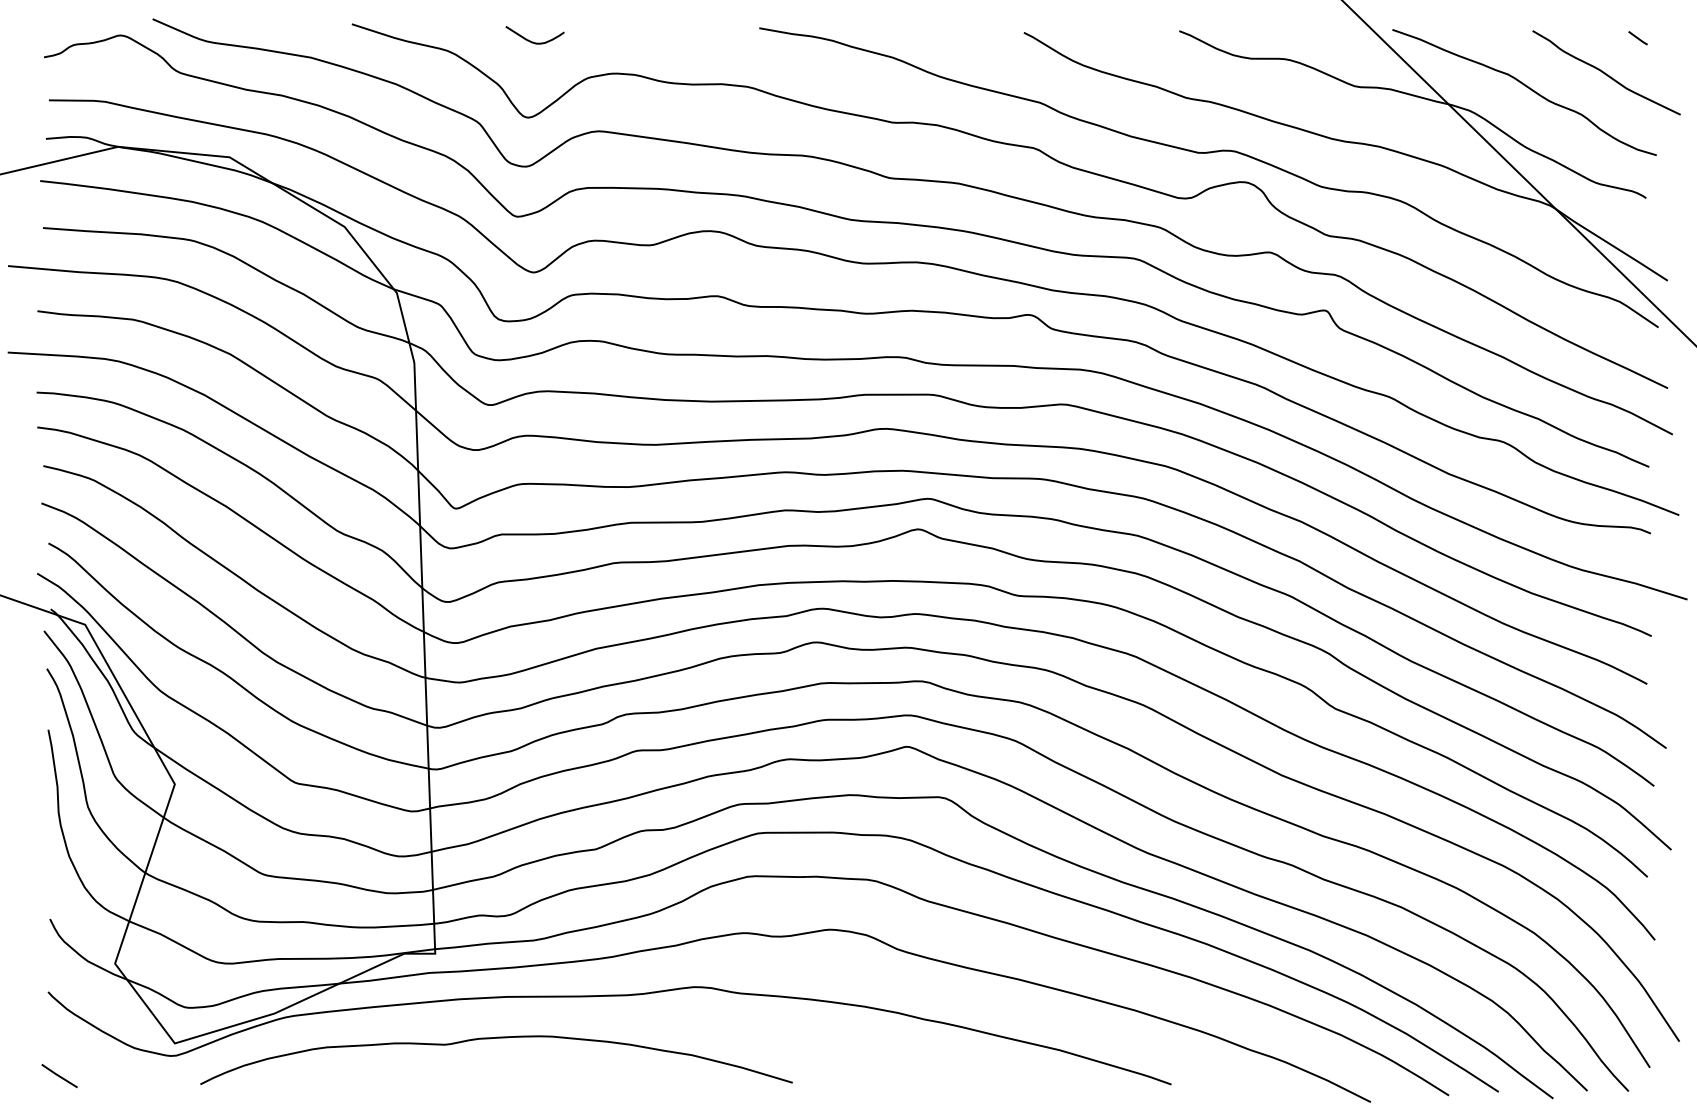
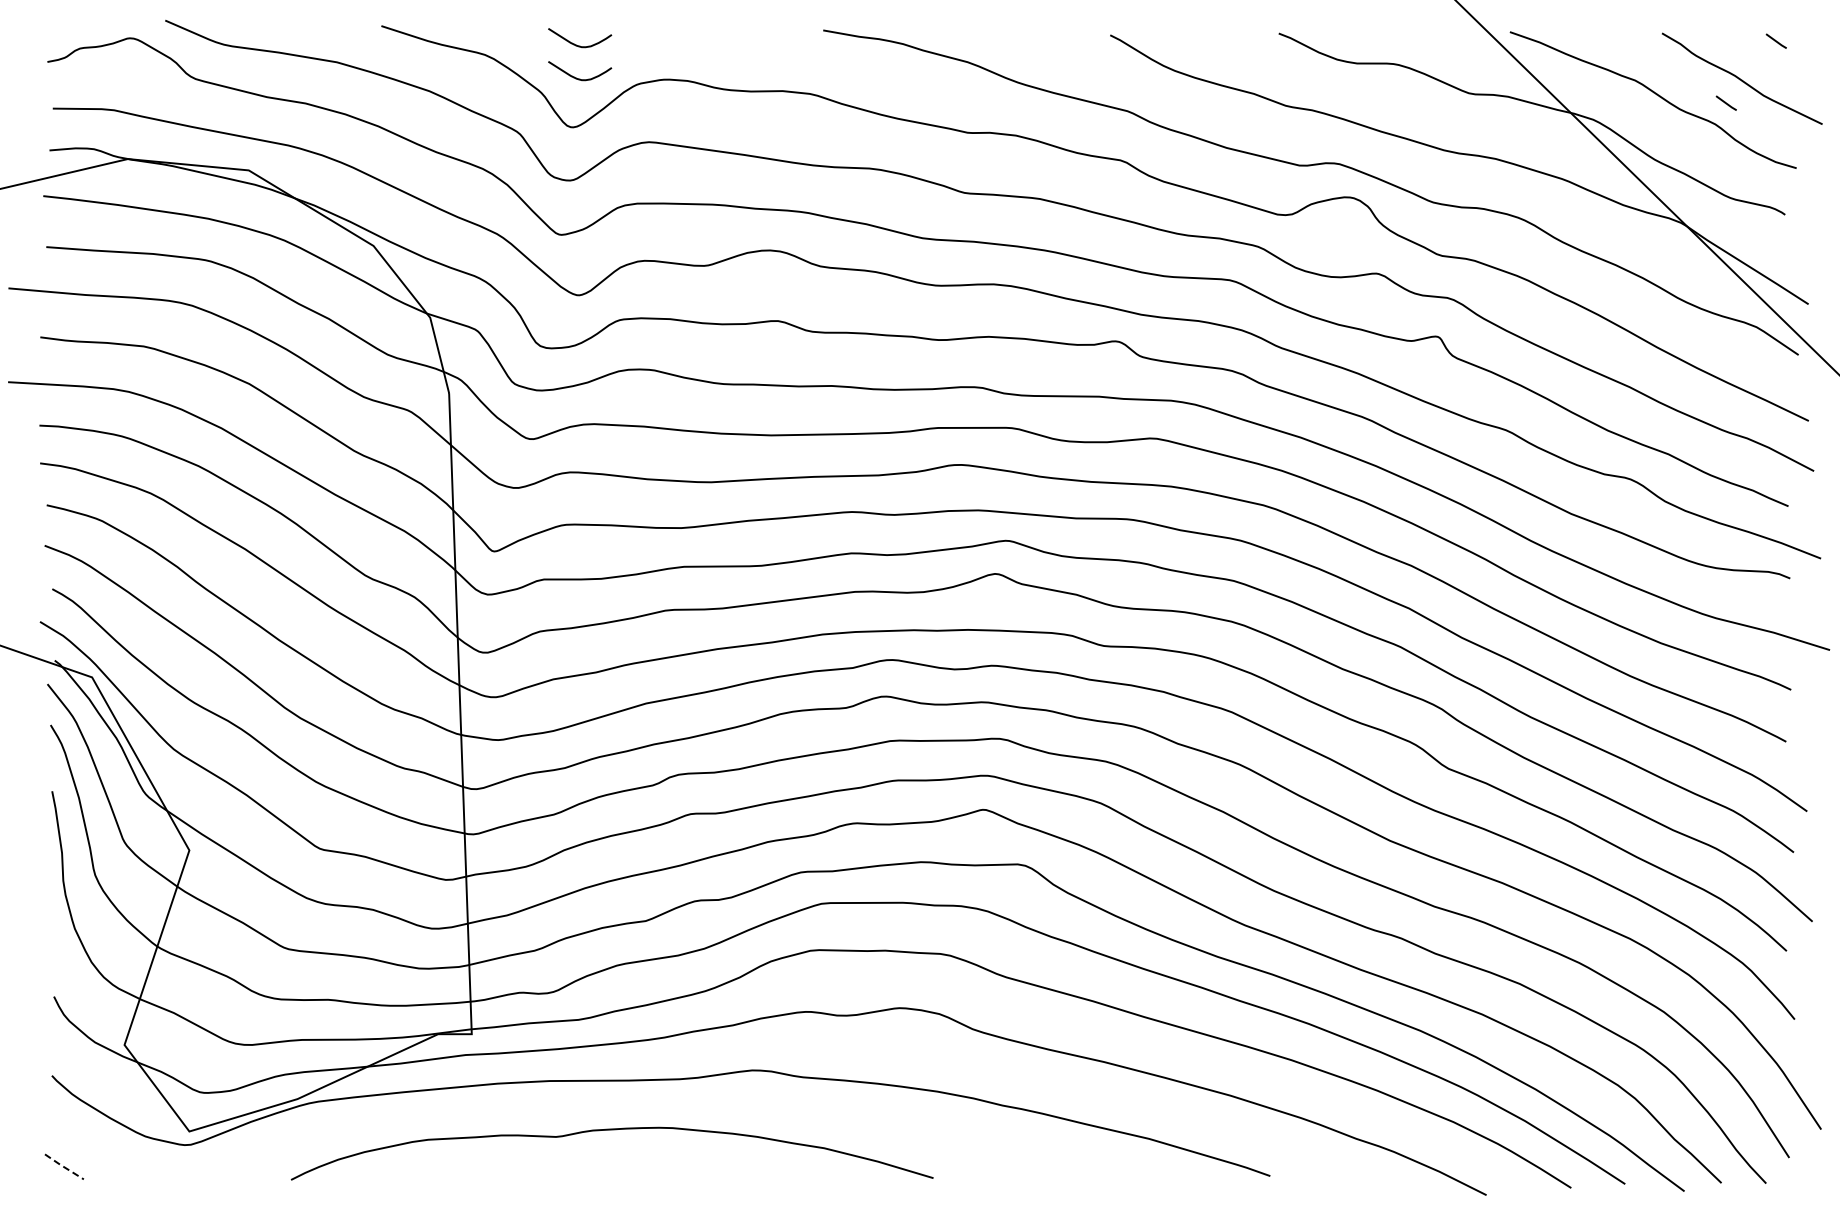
curve: (535, 72) -> (580, 78), added
line: (1591, 94) -> (1725, 102), added
curve: (495, 1038) -> (611, 1130), moved
line: (59, 1076) -> (64, 1167), solid -> dashed

